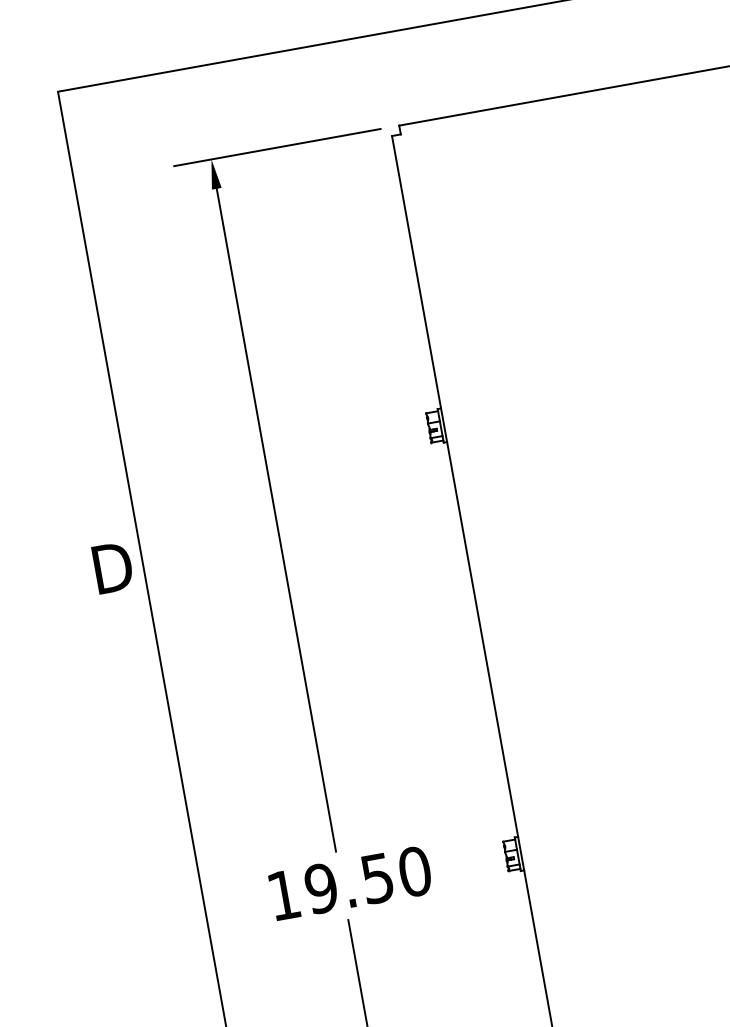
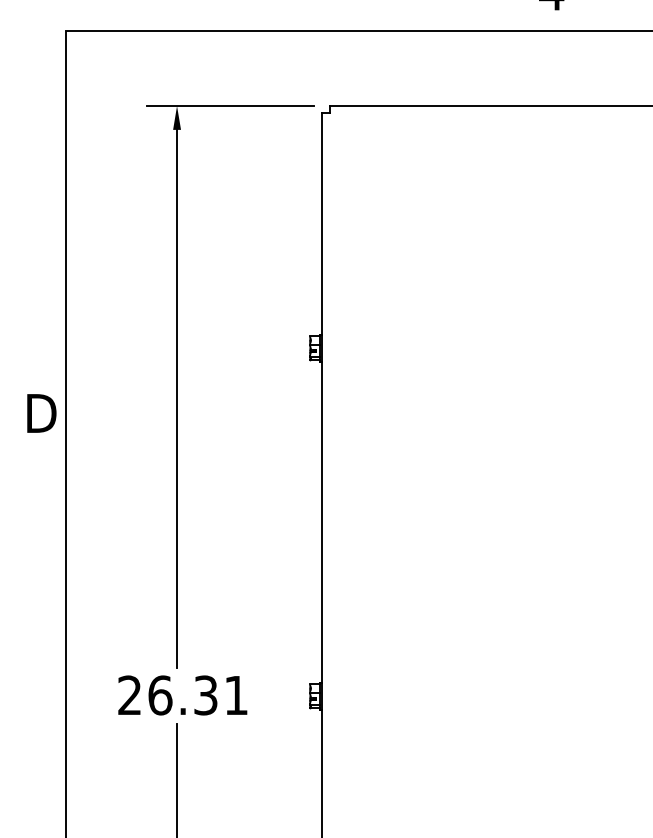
text: (349, 883) -> (183, 695), 19.50 -> 26.31

